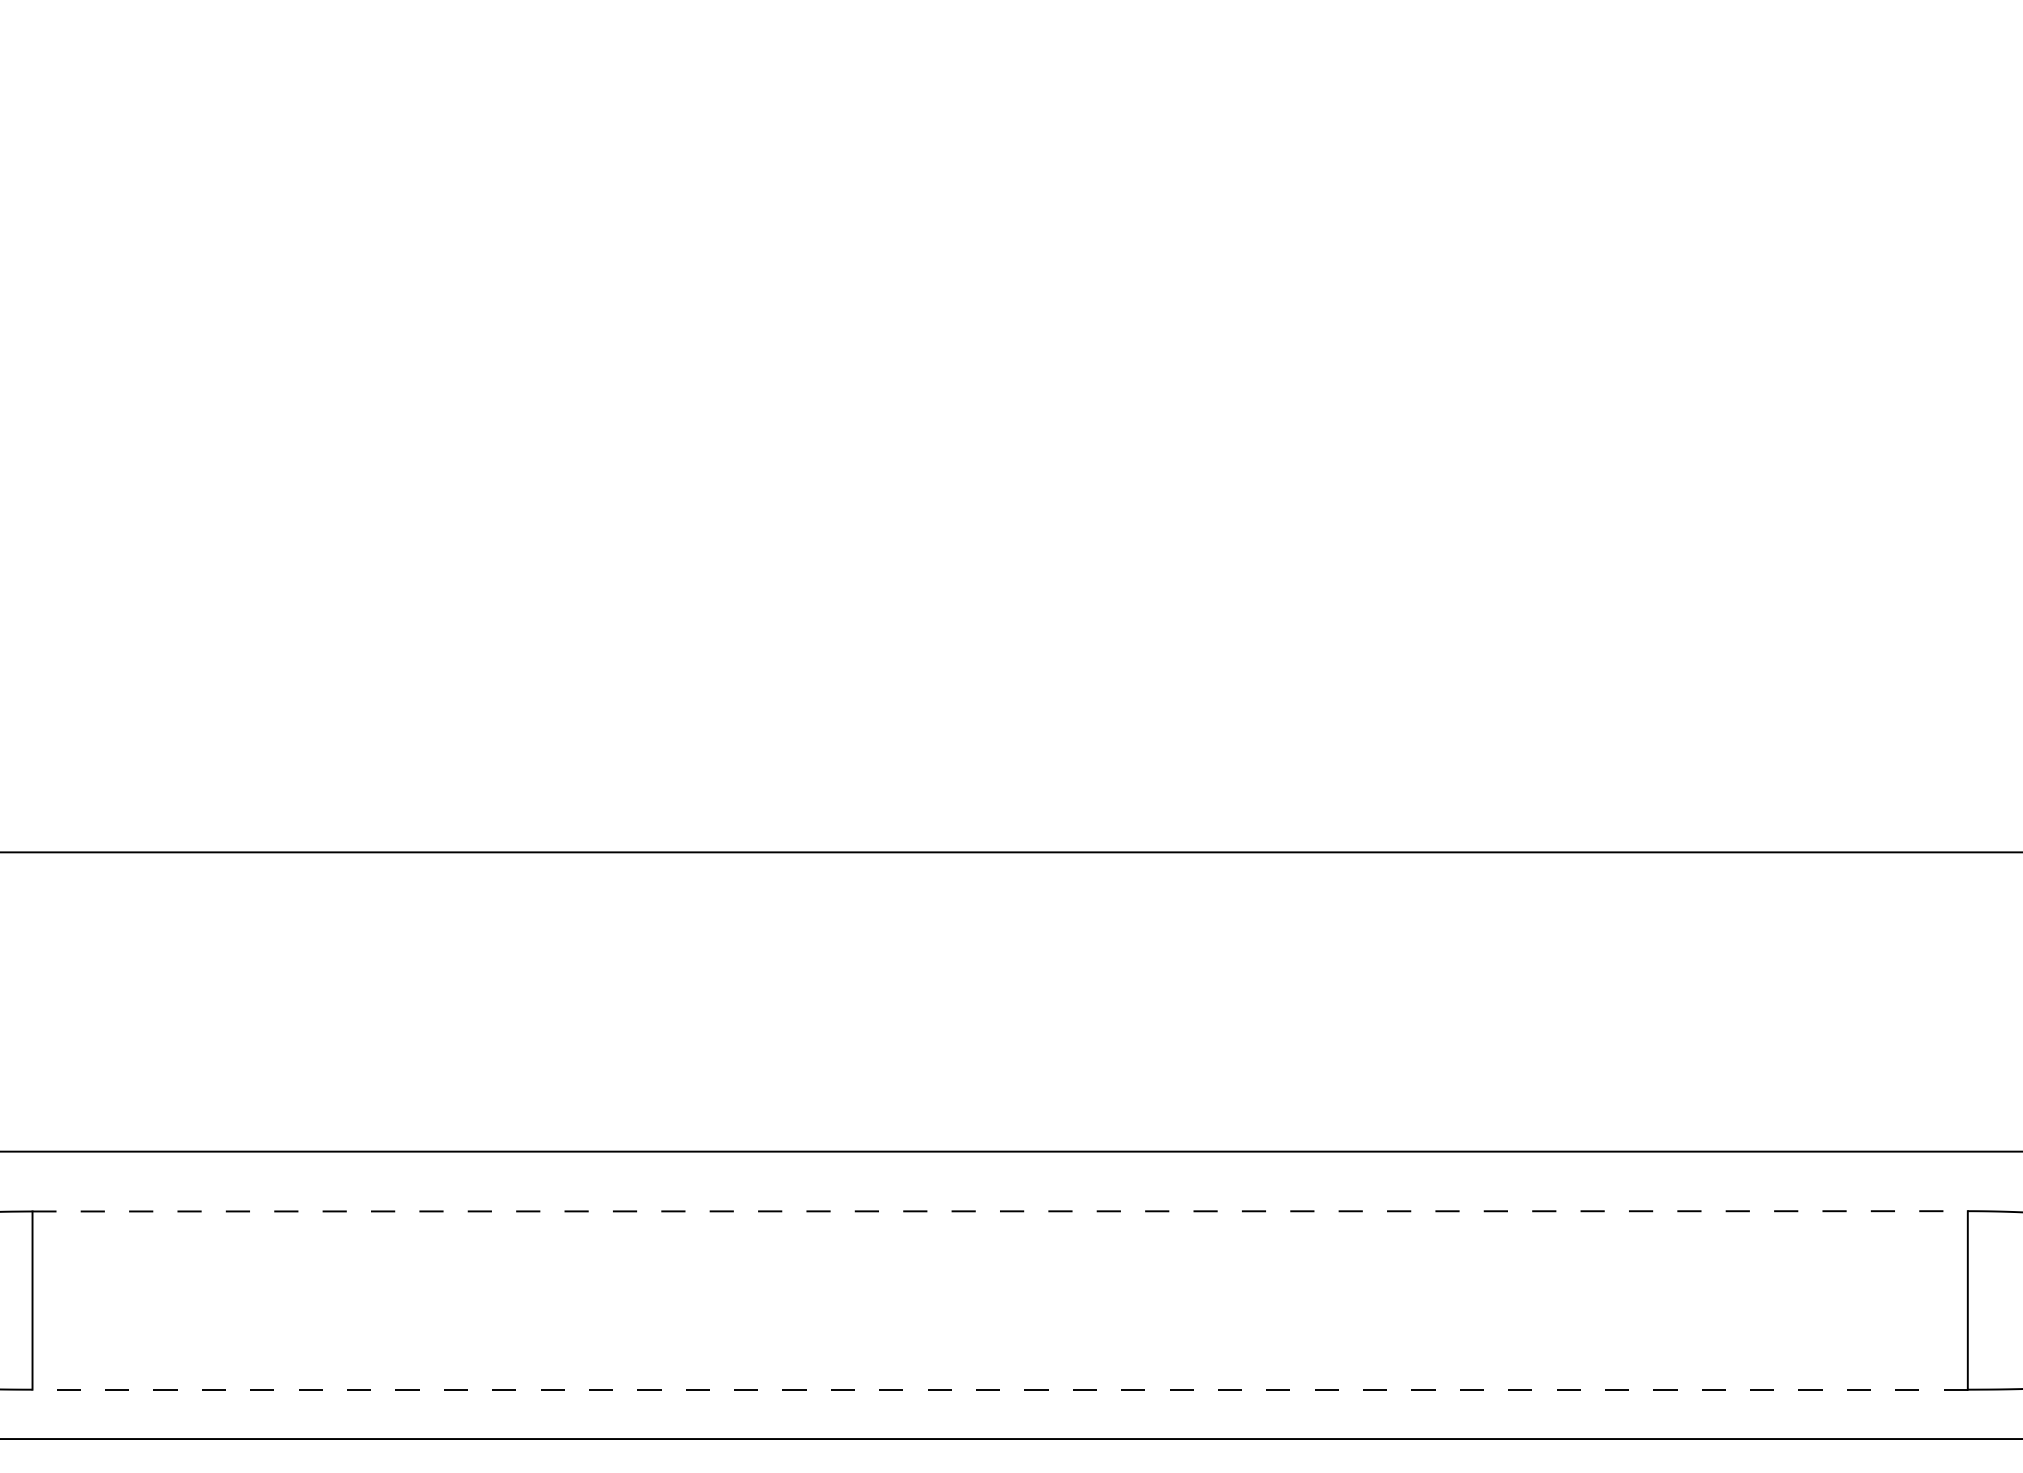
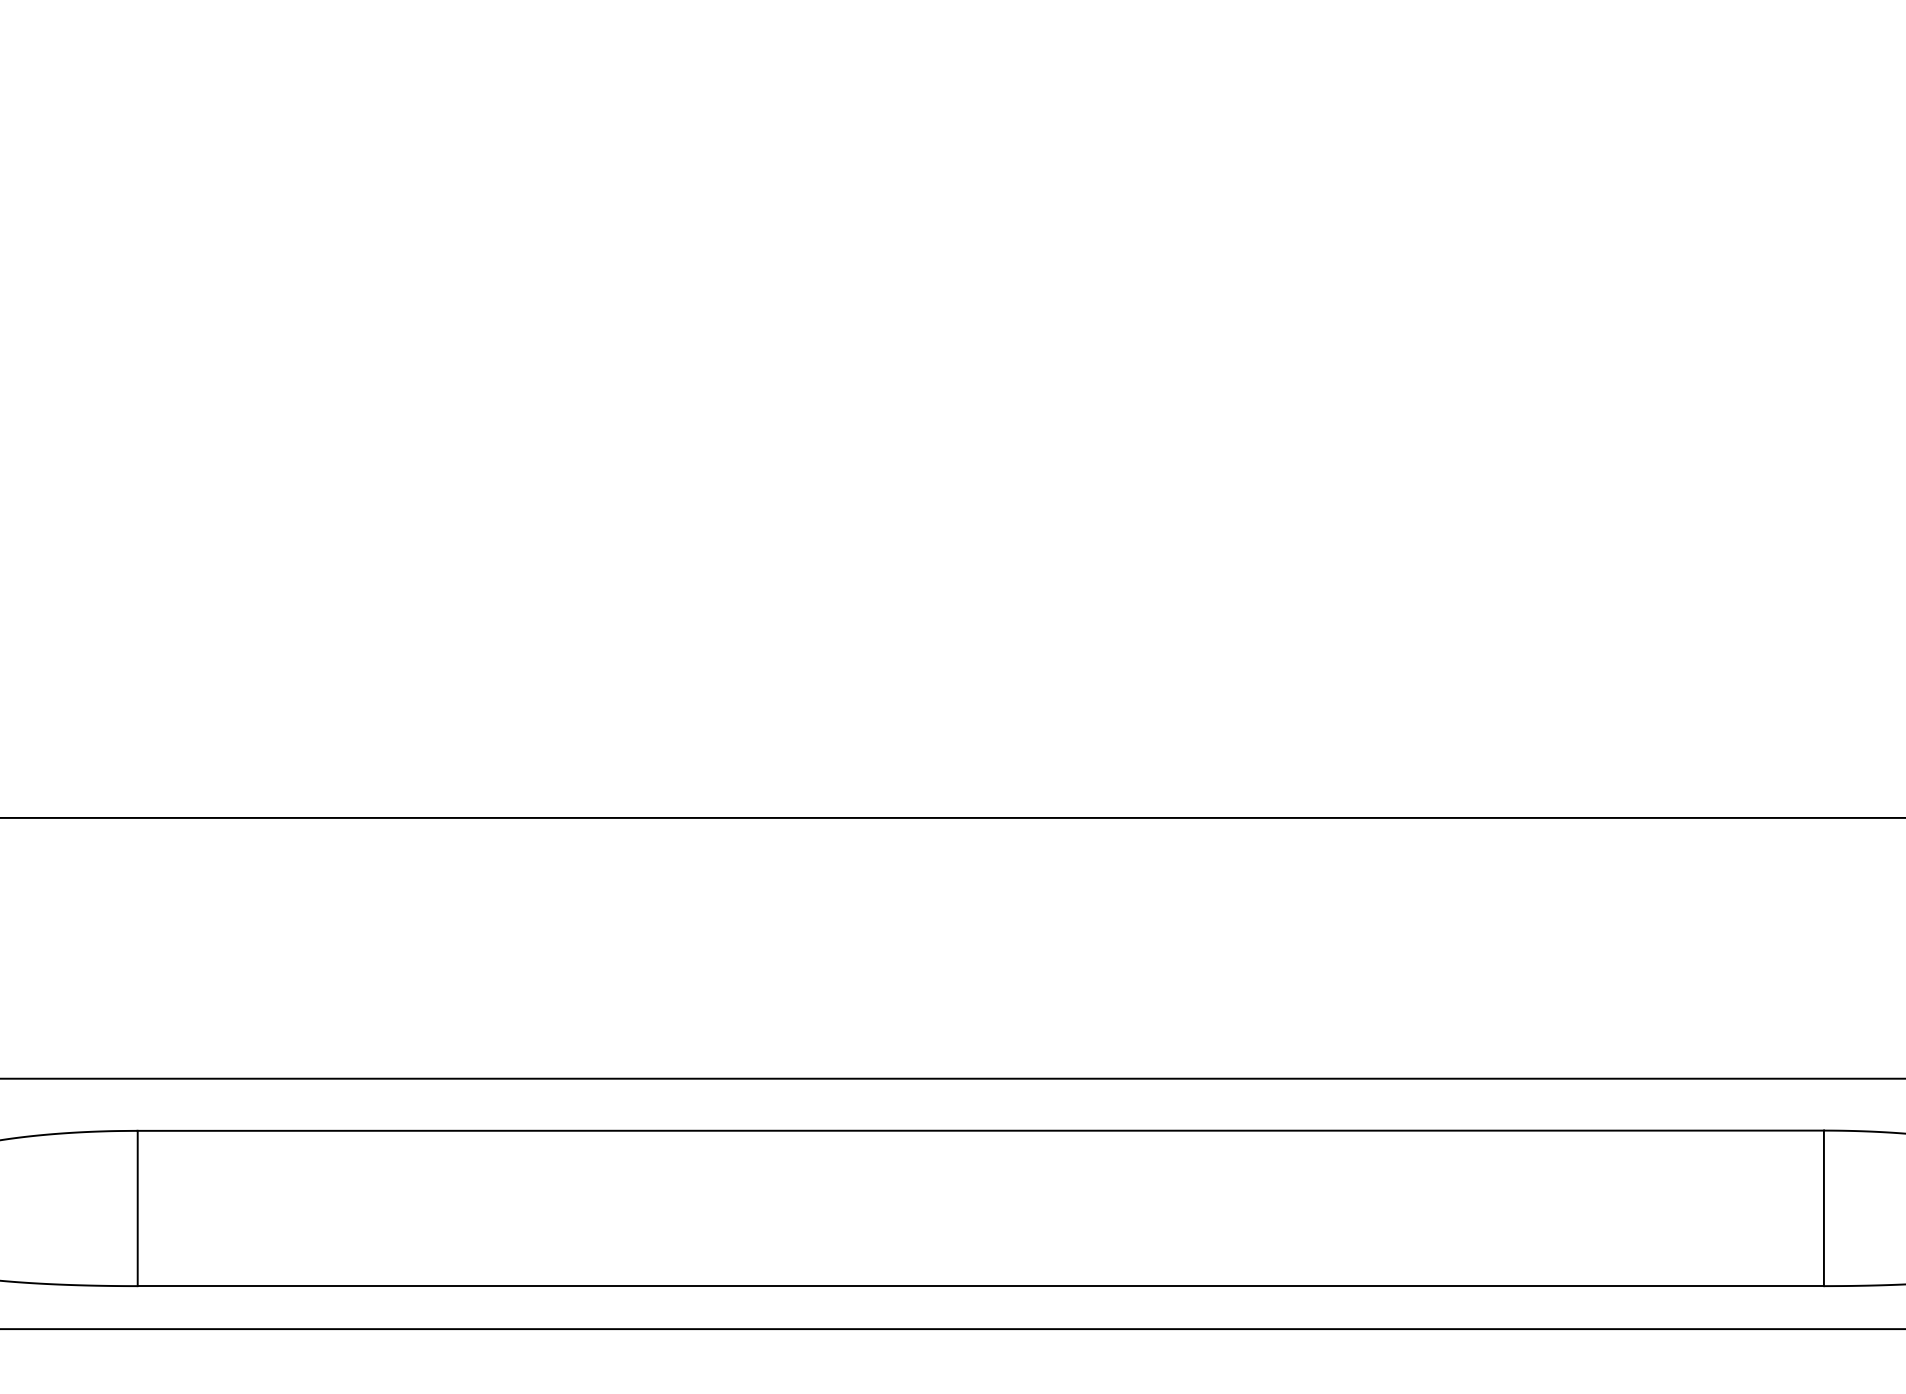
line: (1000, 1211) -> (981, 1130), dashed -> solid
line: (999, 1390) -> (980, 1286), dashed -> solid

